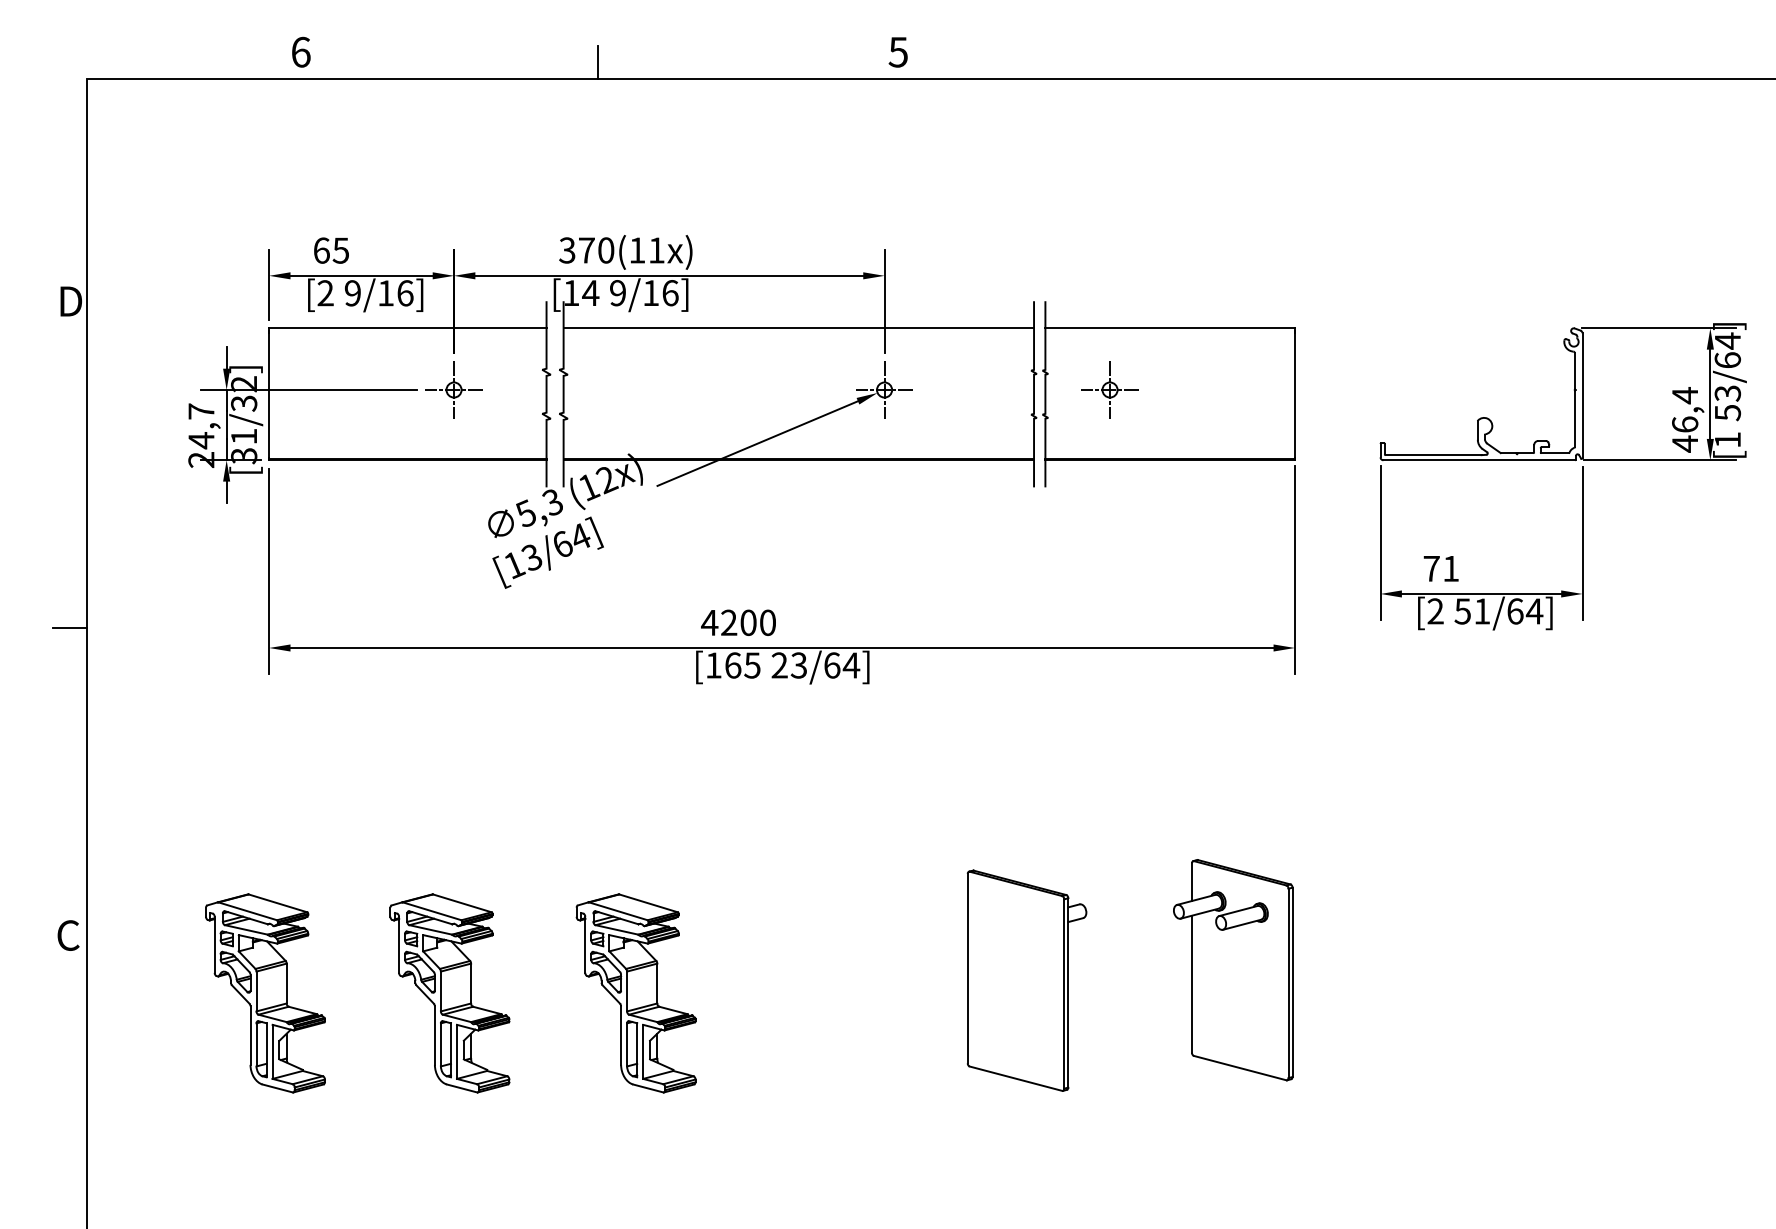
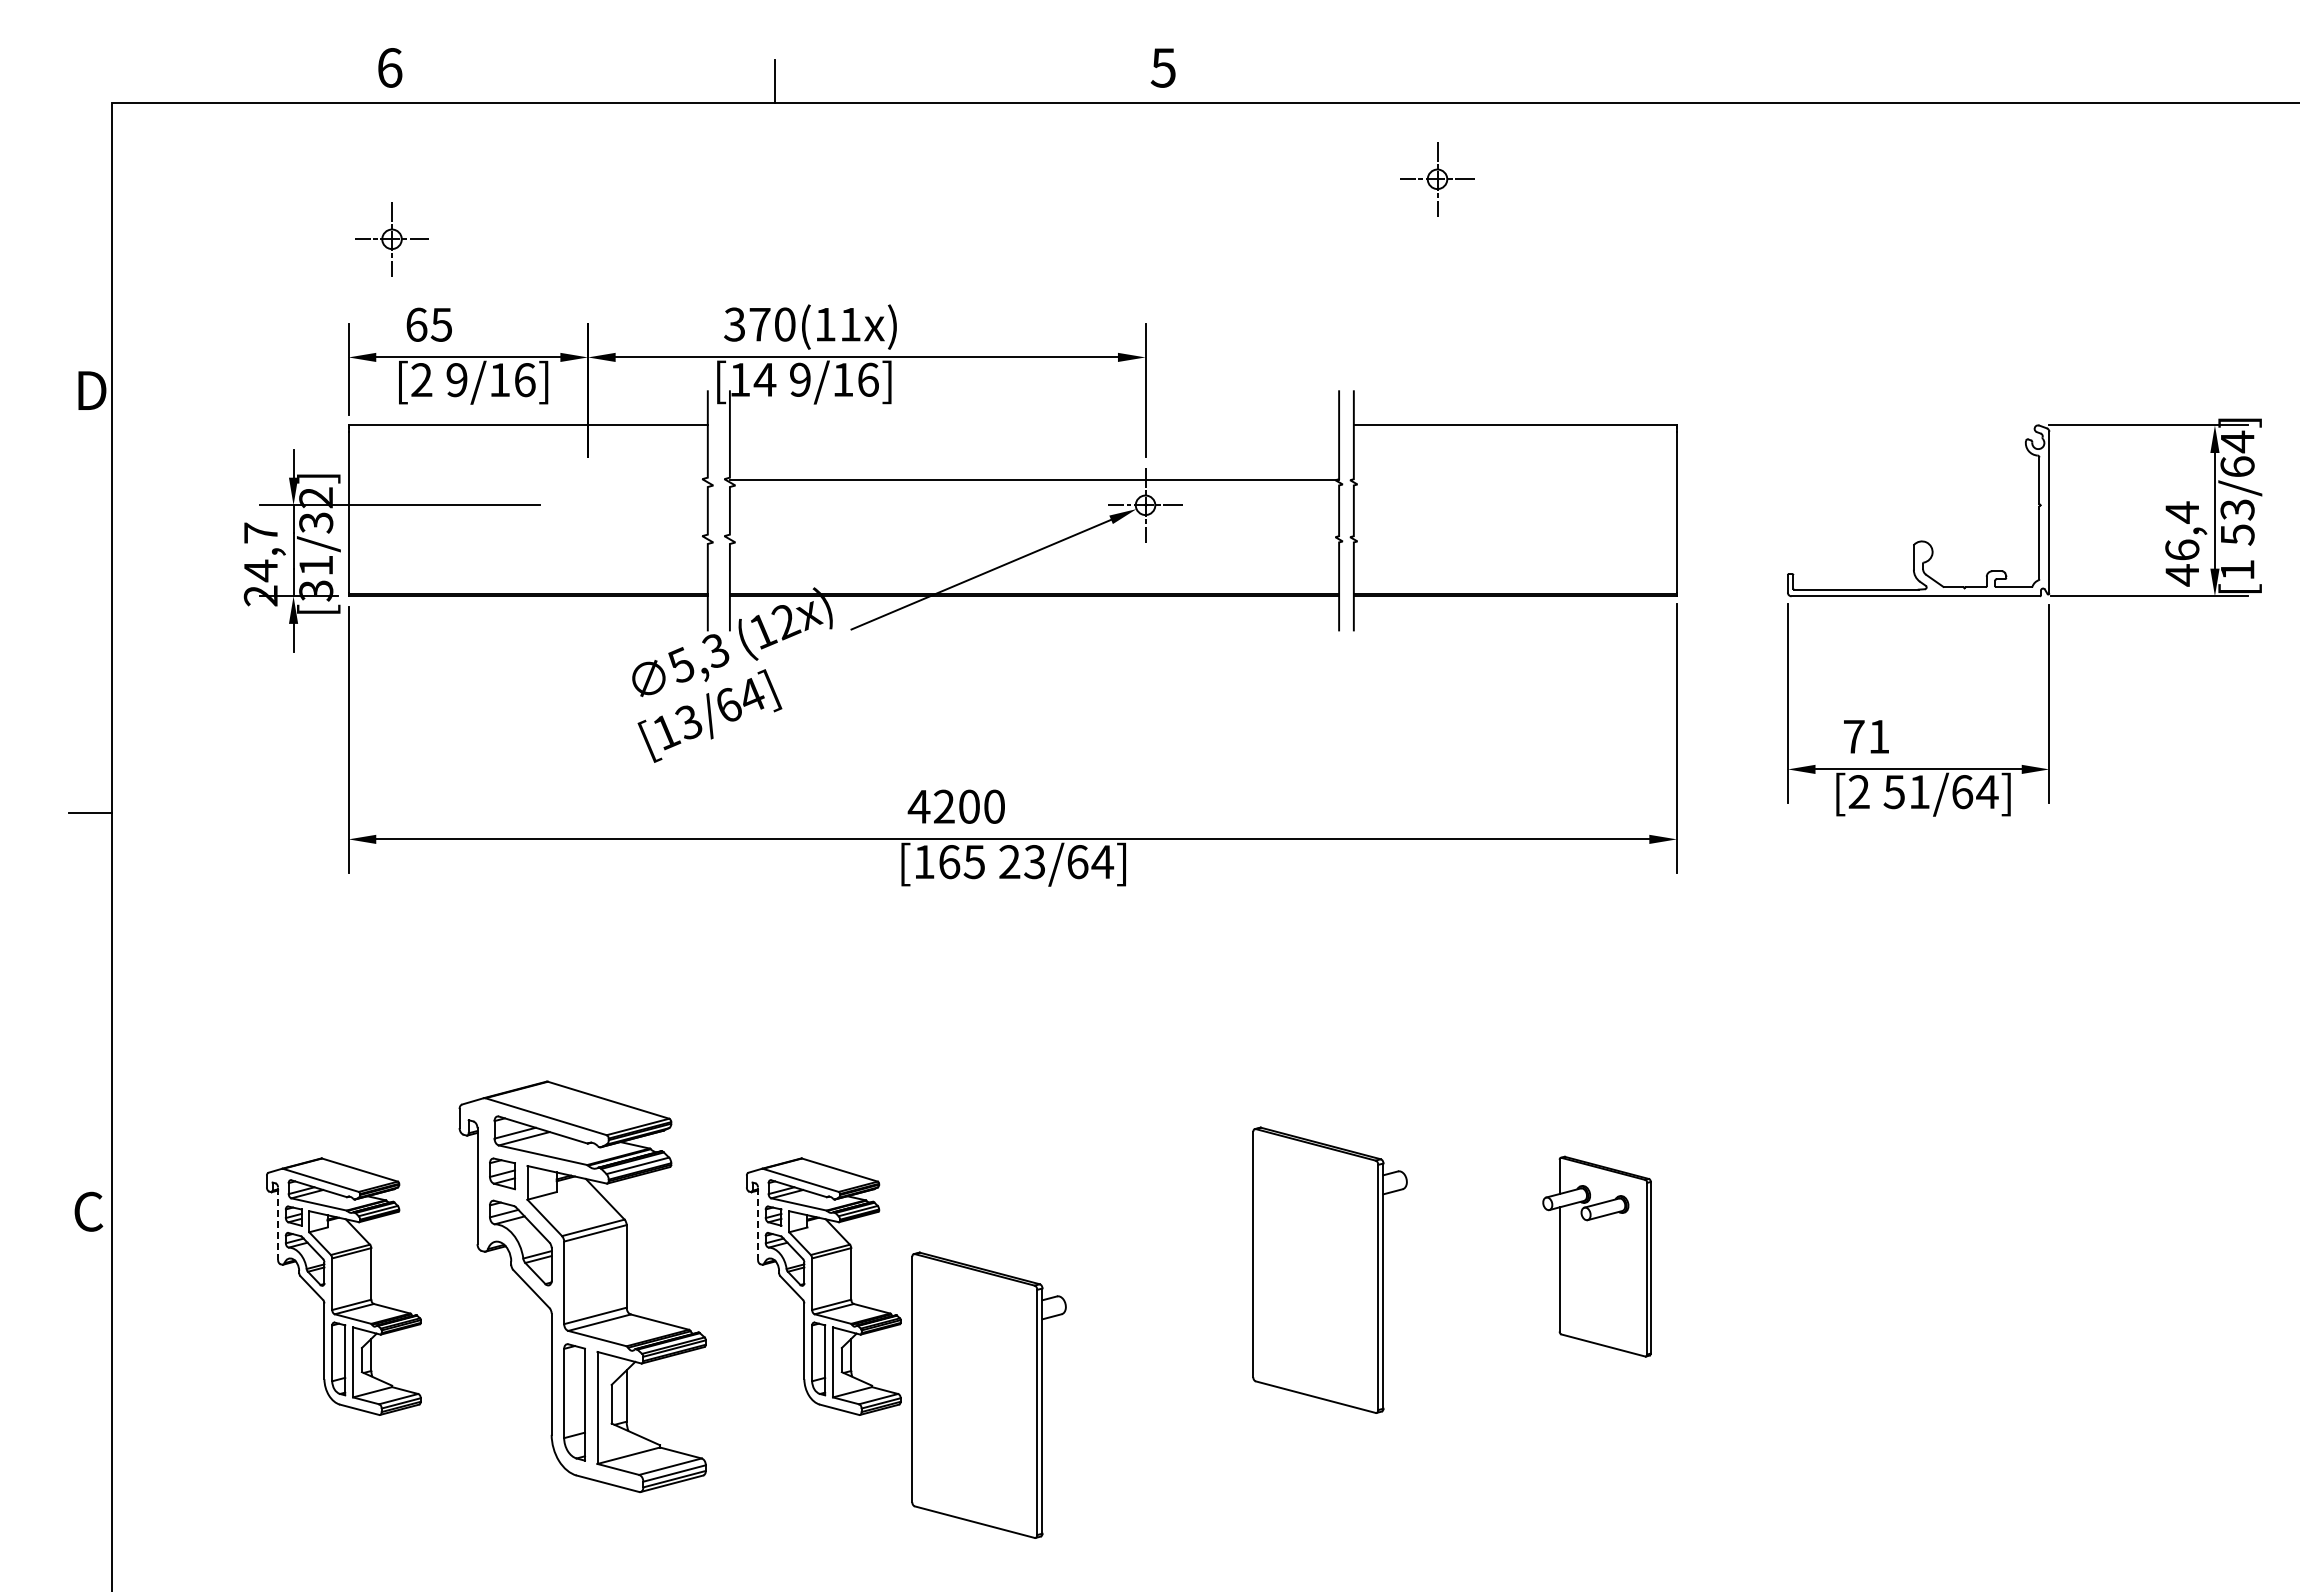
line: (798, 328) -> (1034, 480), moved
part: (453, 390) -> (391, 239), moved
part: (1110, 390) -> (1437, 179), moved
line: (215, 945) -> (278, 1224), solid -> dashed
line: (585, 945) -> (758, 1224), solid -> dashed
part: (1232, 970) -> (1596, 1256), size x0.7
part: (449, 993) -> (582, 1286), size x1.6
part: (763, 1076) -> (988, 1394), added

